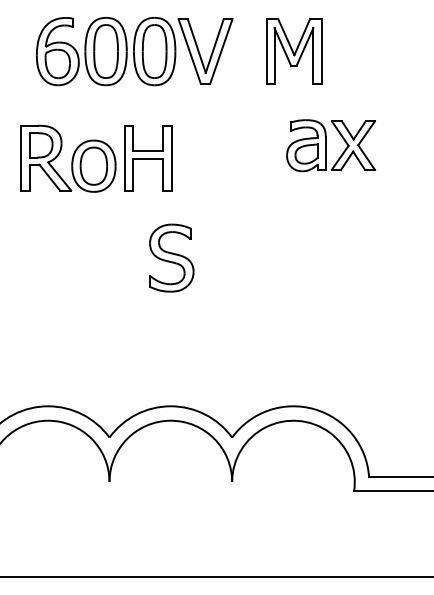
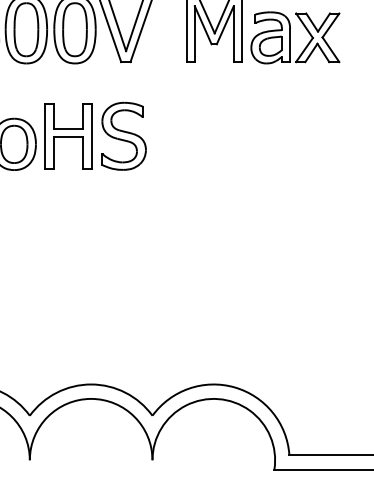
part: (330, 145) -> (294, 37), moved
part: (171, 257) -> (123, 135), moved

